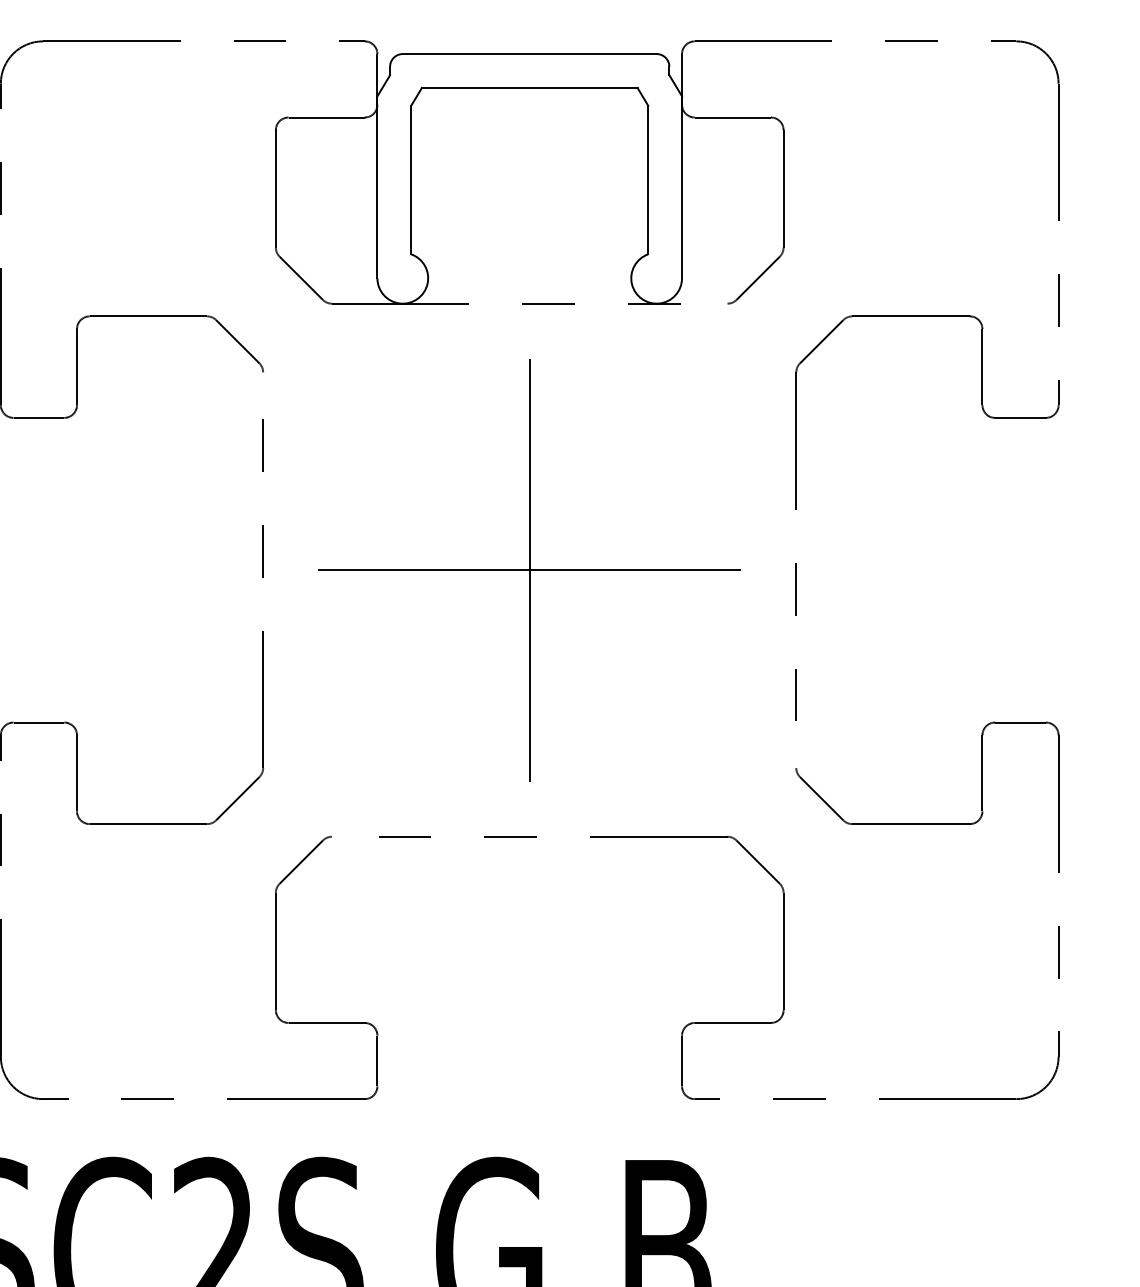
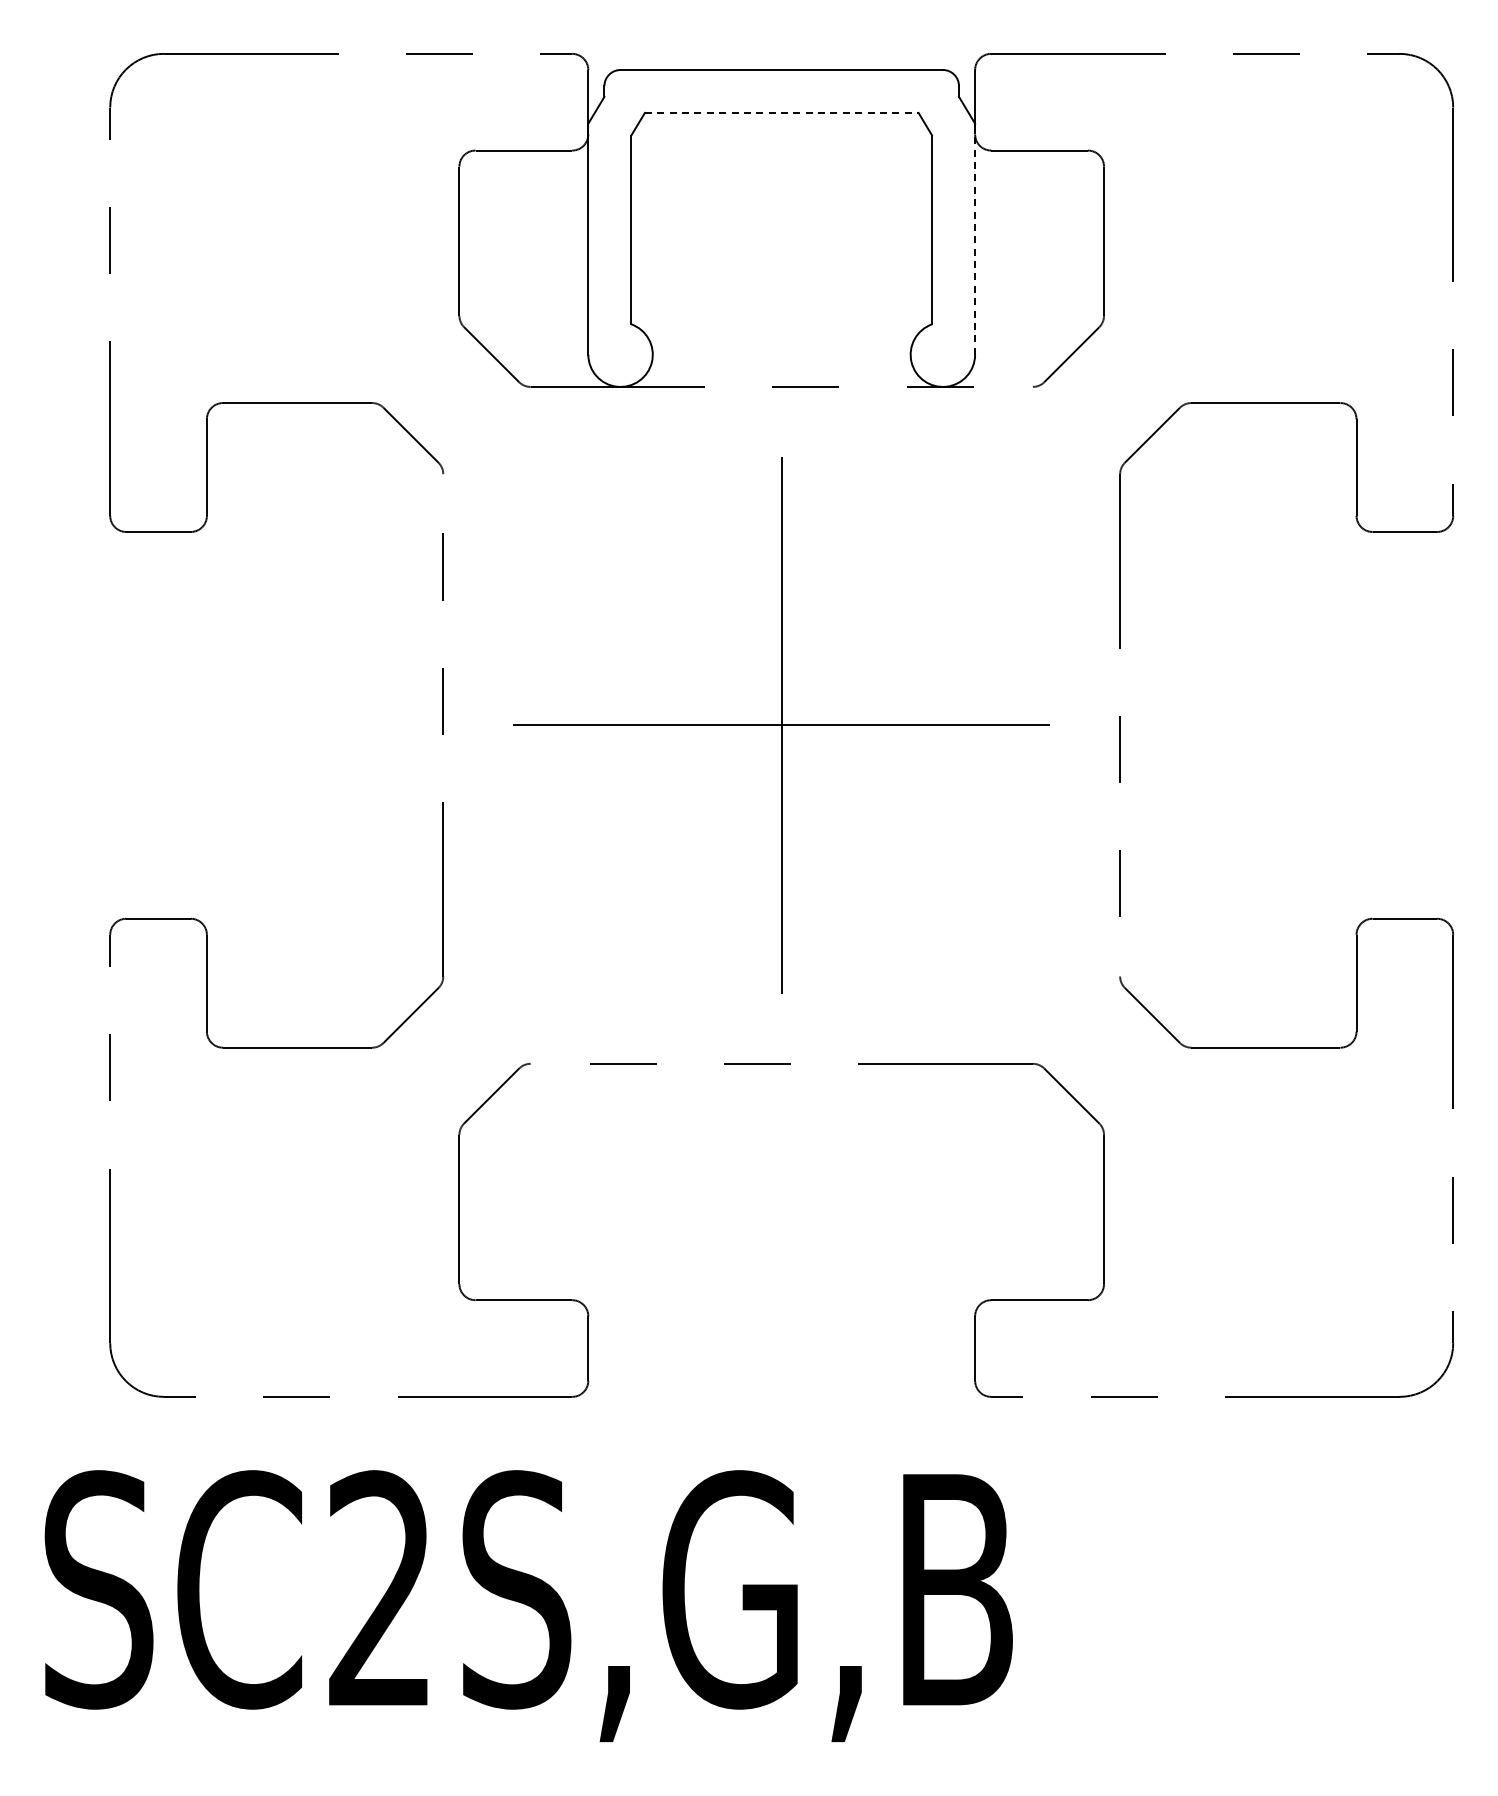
line: (529, 87) -> (781, 112), solid -> dashed
line: (682, 186) -> (975, 238), solid -> dashed

